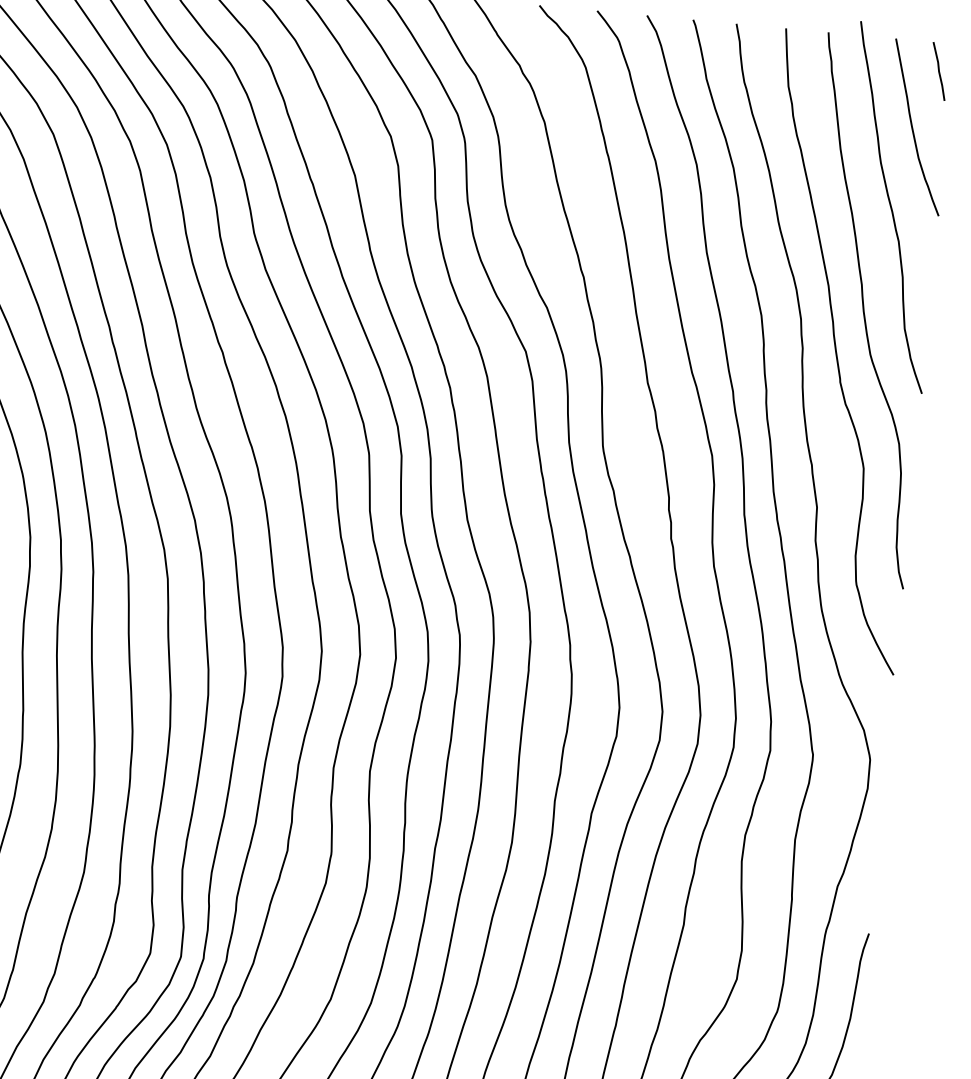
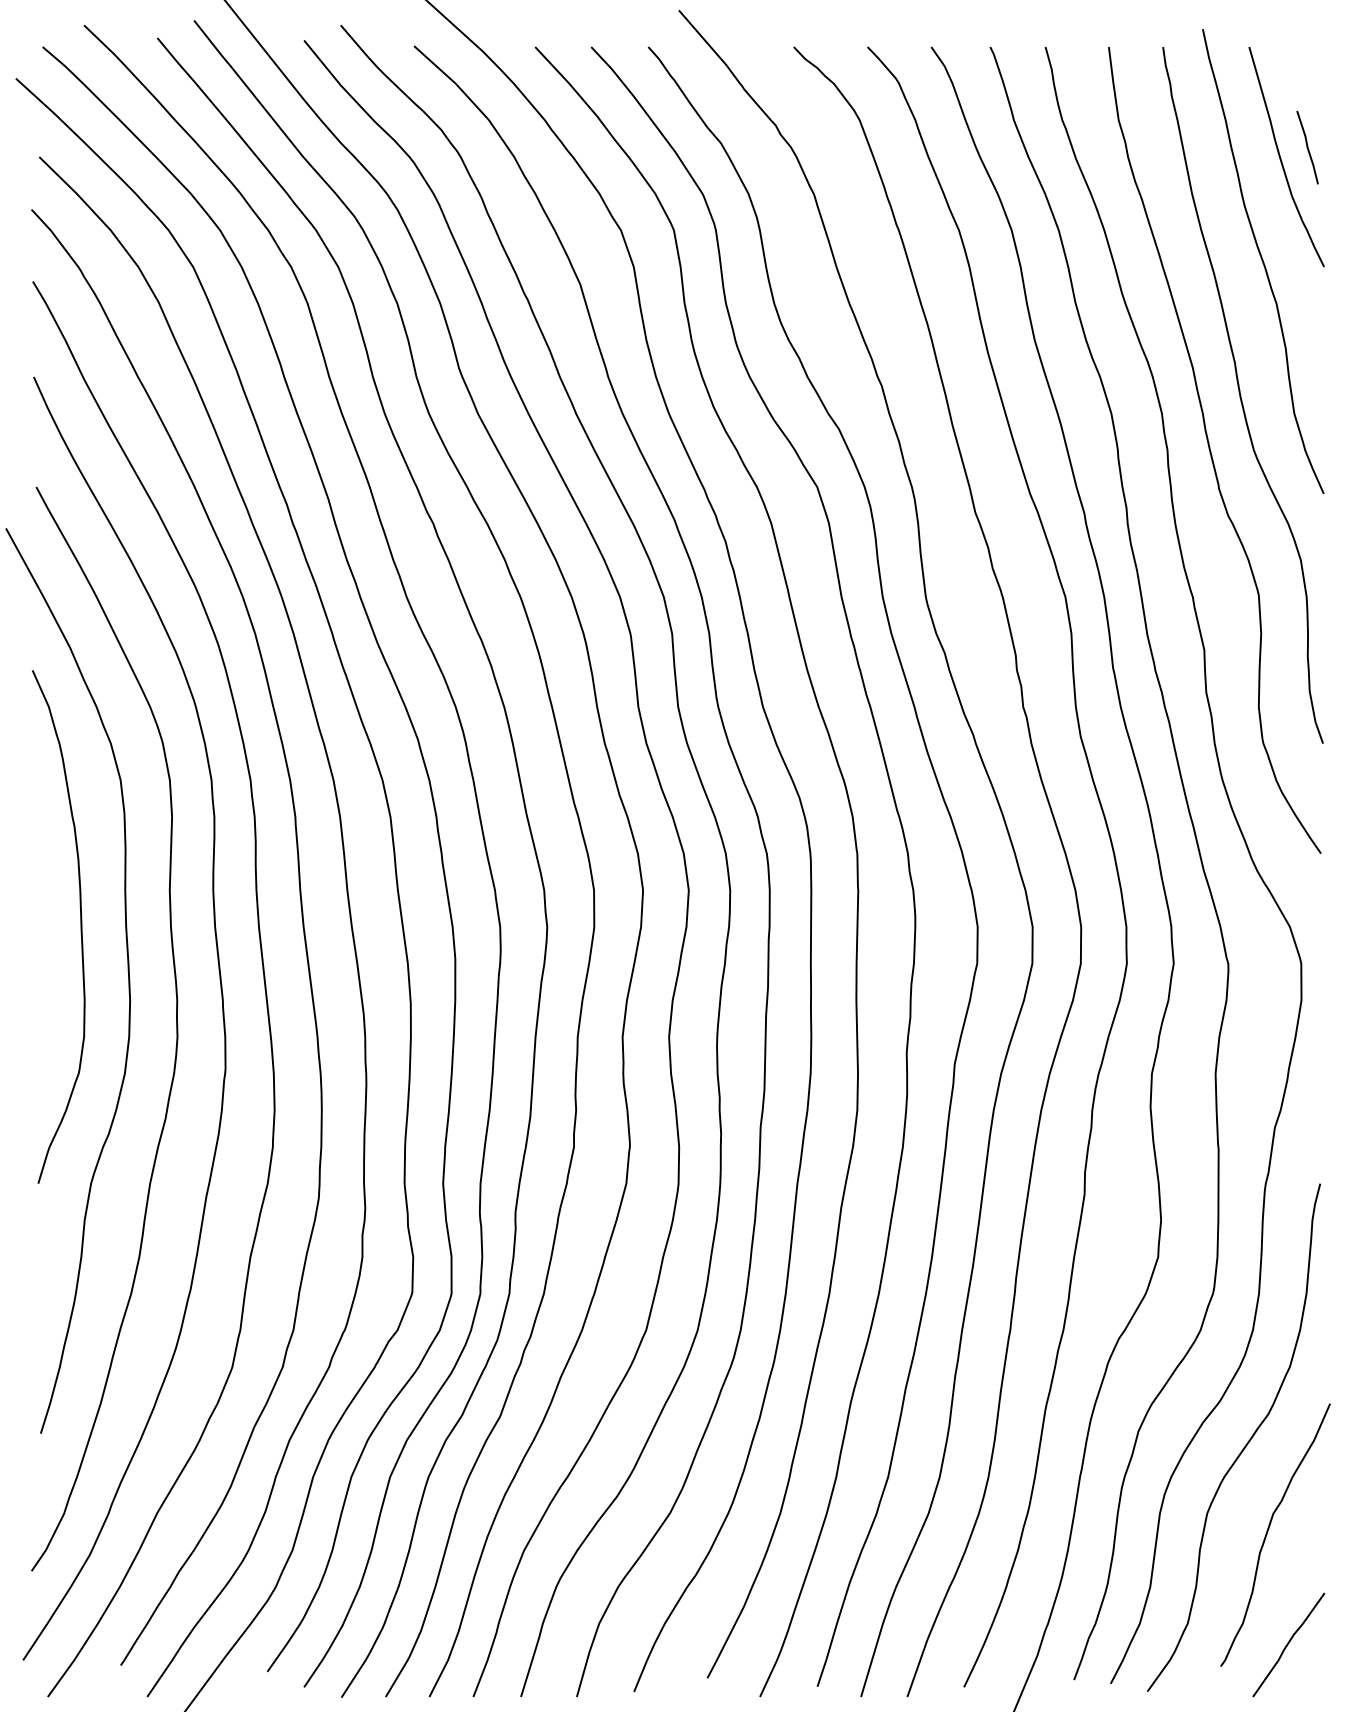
line: (938, 71) -> (1307, 147), moved

